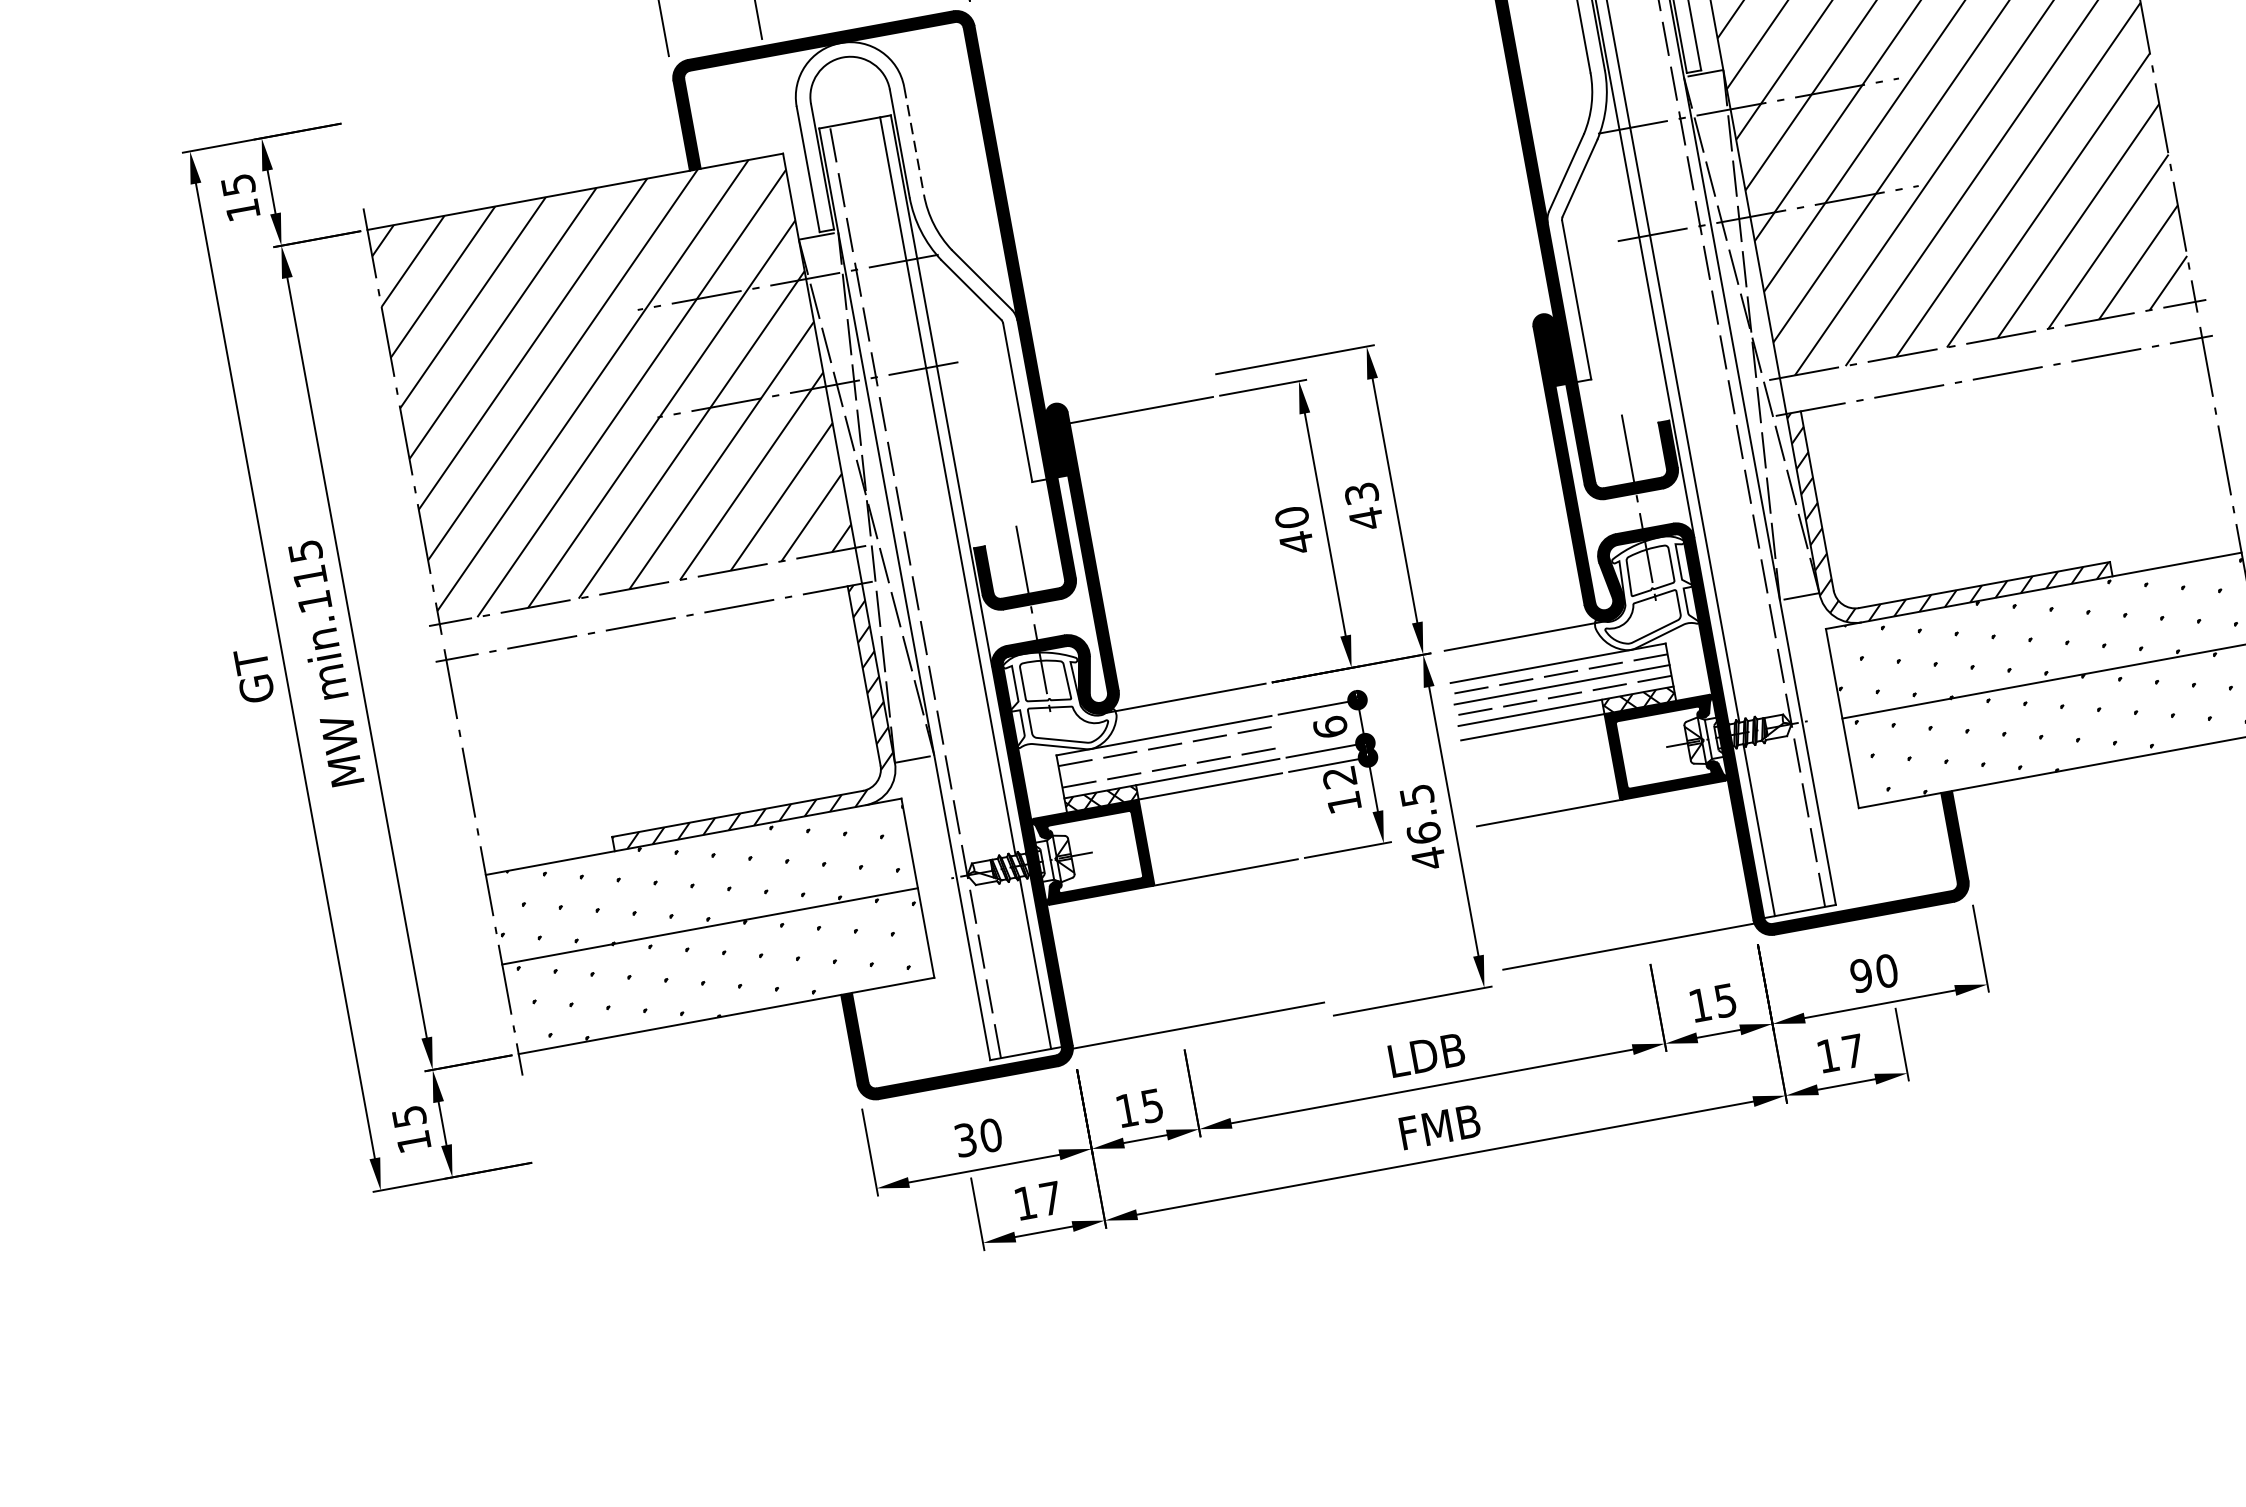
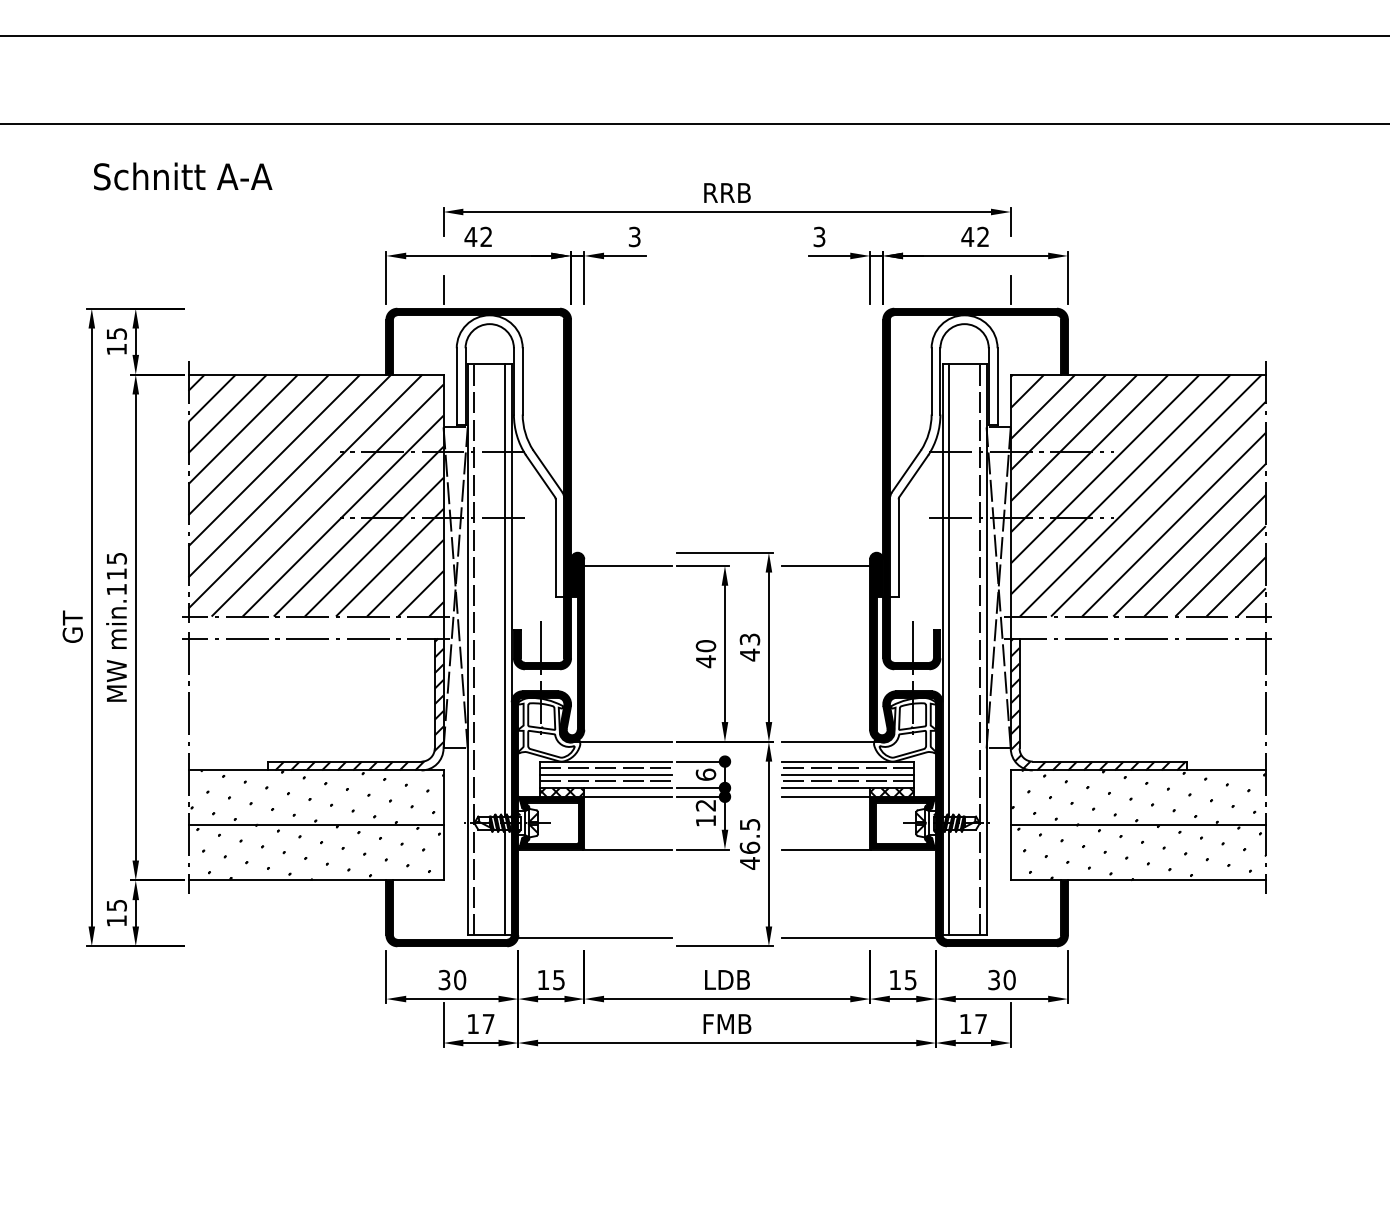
line: (913, 141) -> (522, 381), dashed -> solid
line: (1464, 350) -> (826, 565), added
line: (1168, 756) -> (606, 774), added
text: (1862, 976) -> (994, 980), 90 -> 30

